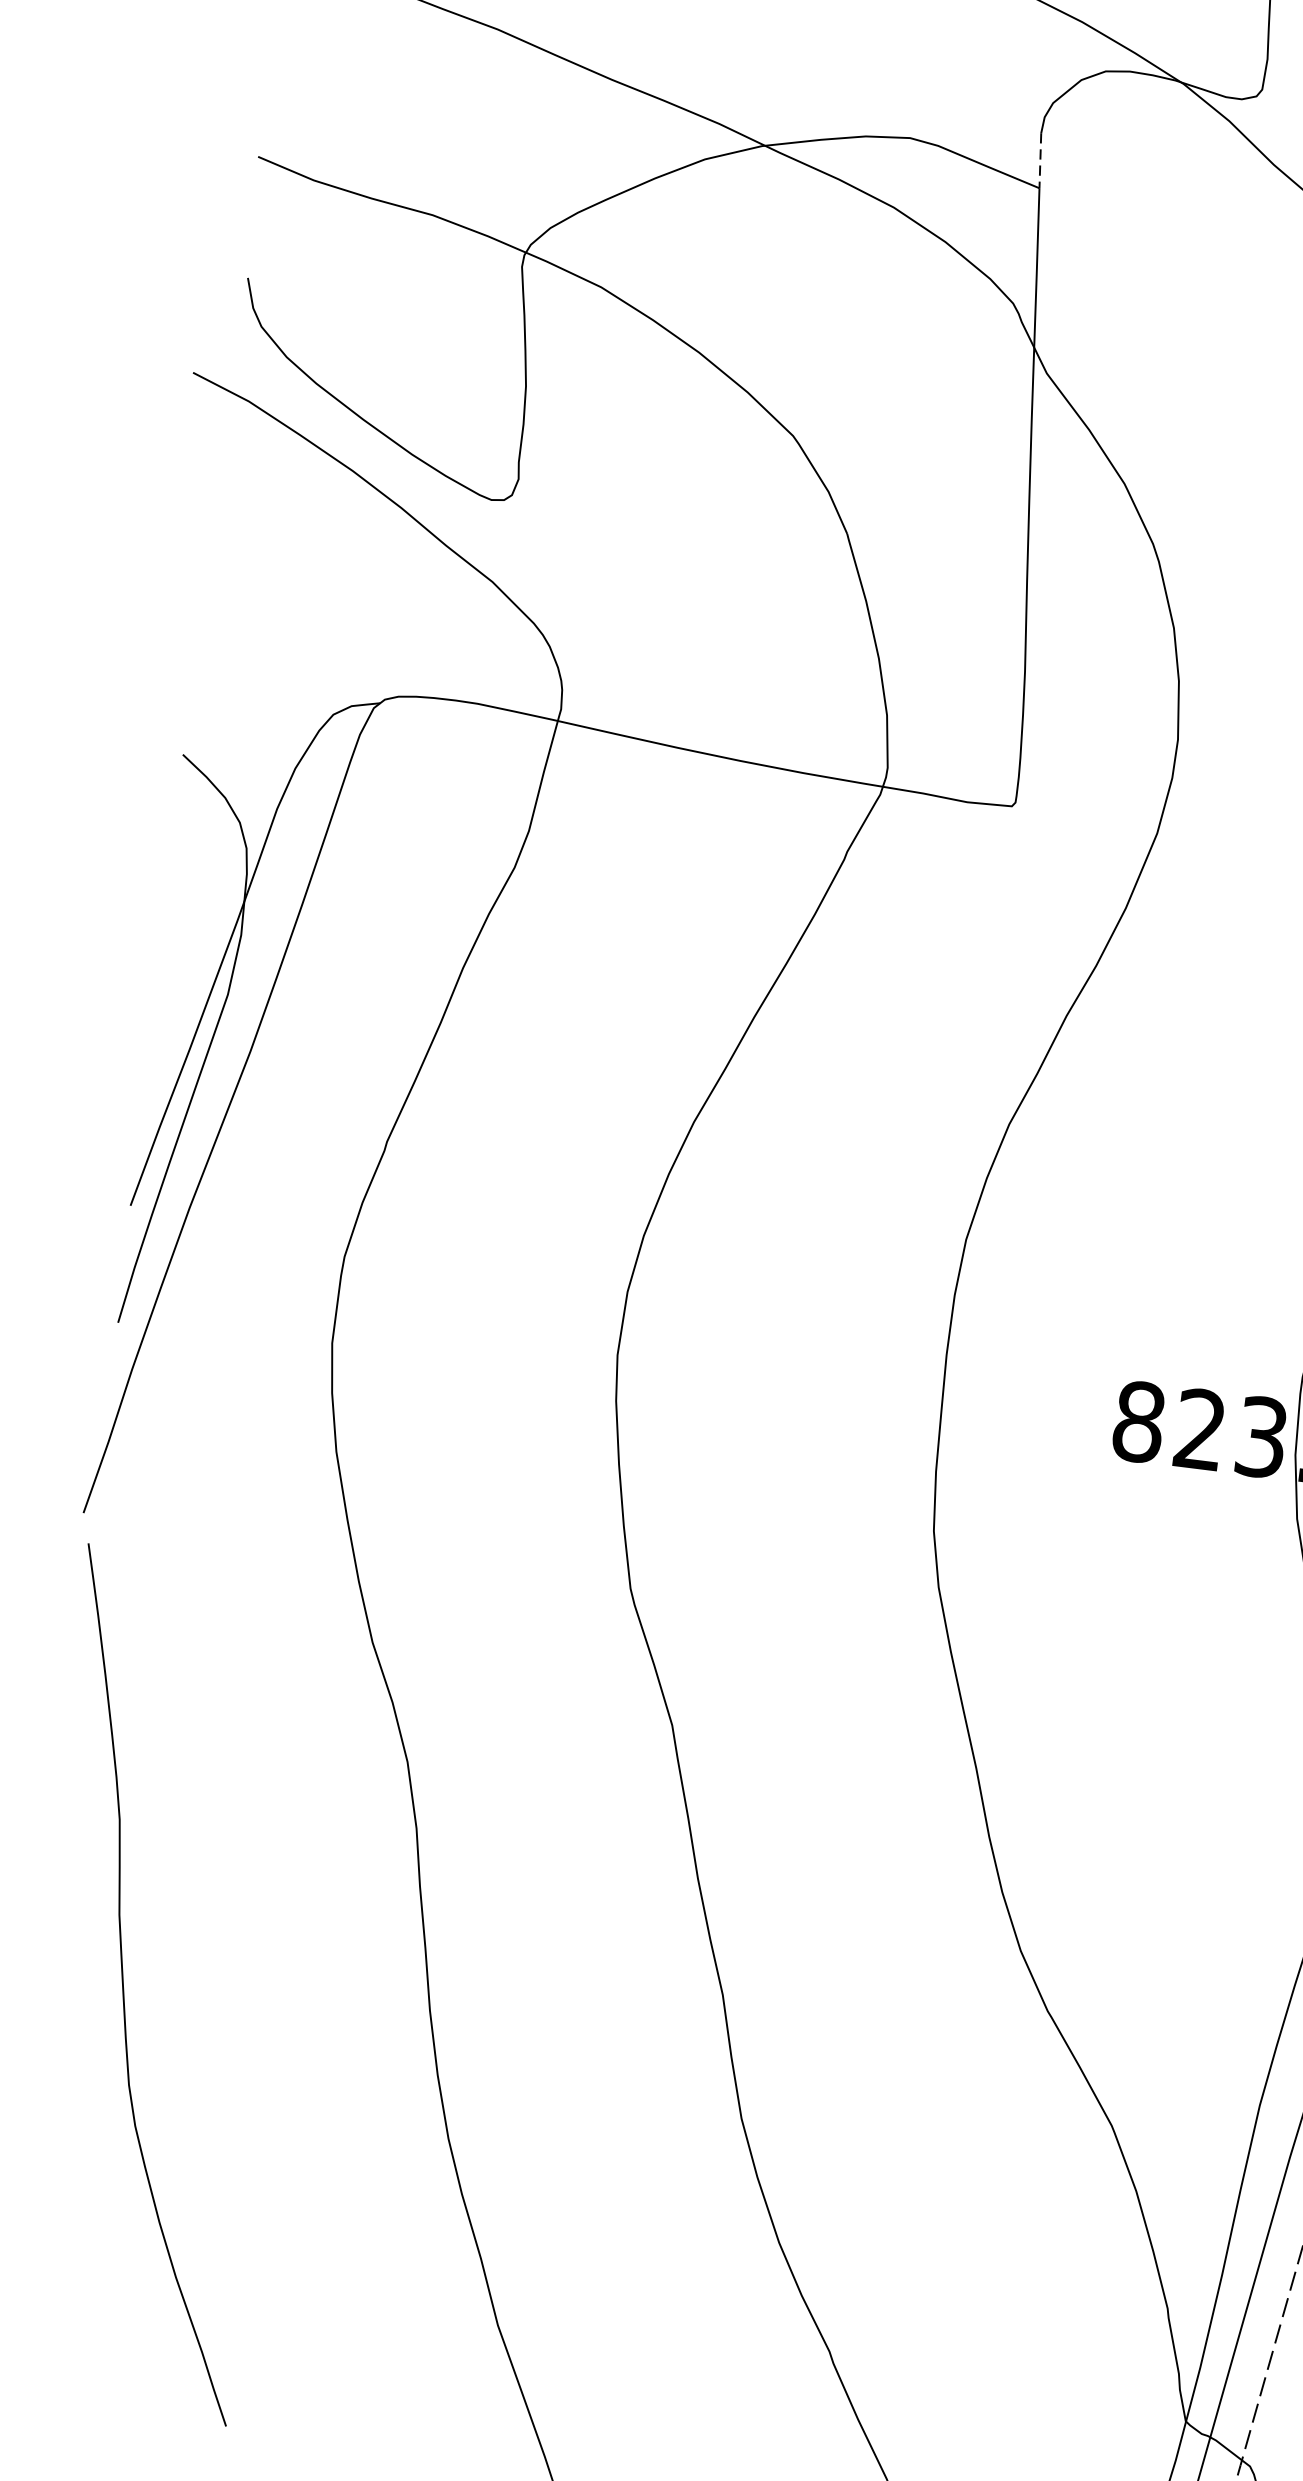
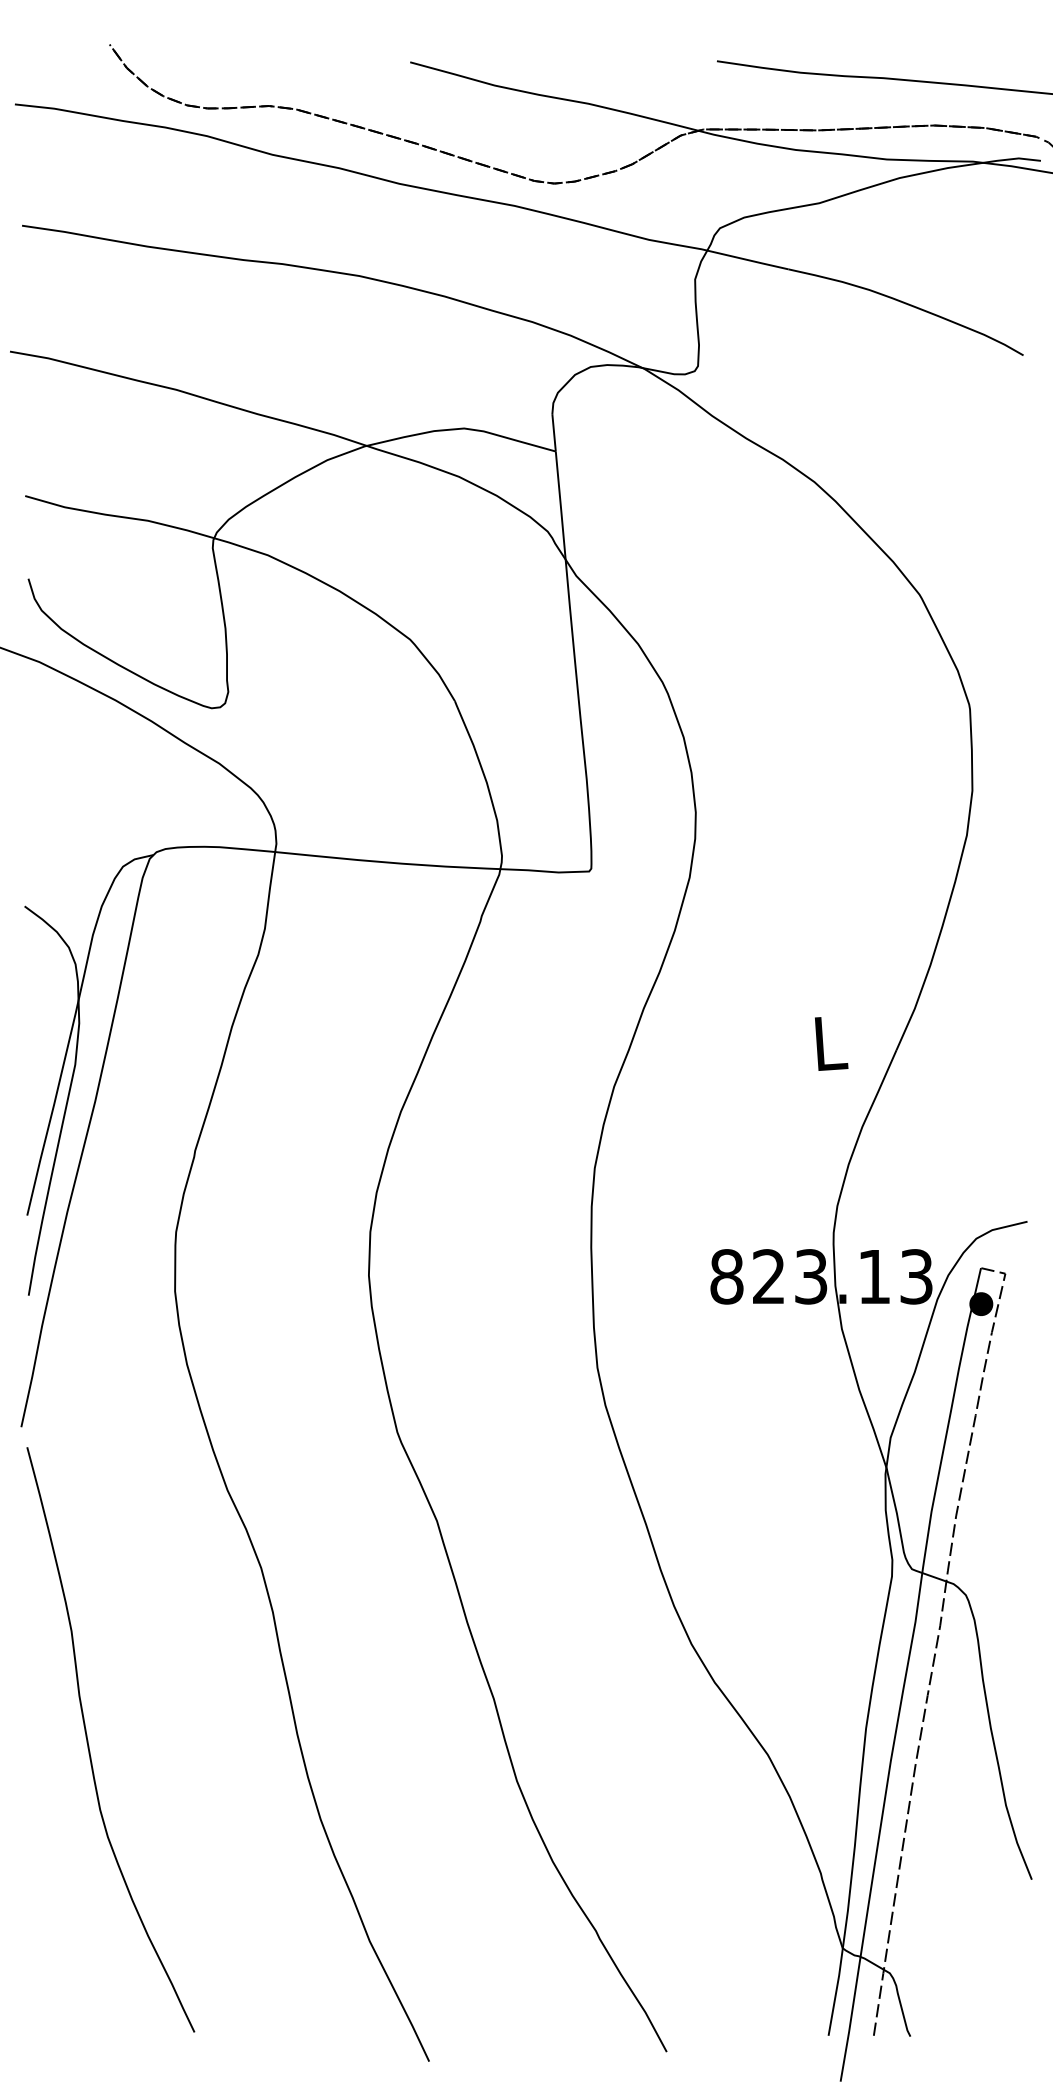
line: (1041, 160) -> (554, 432), dashed -> solid

